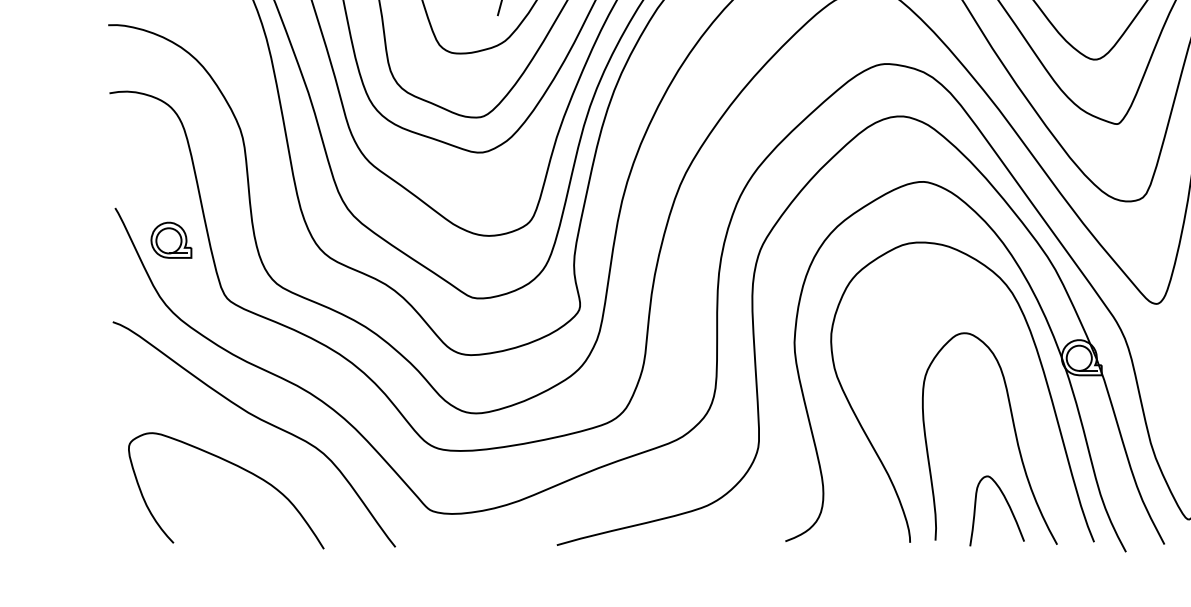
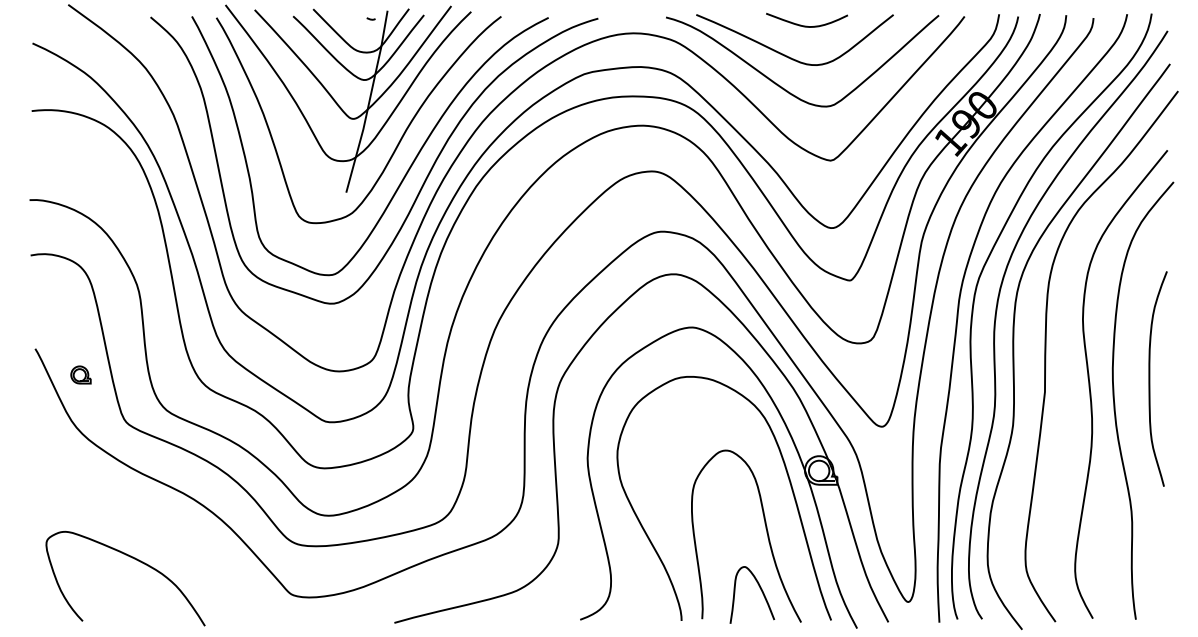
part: (170, 239) -> (80, 374), size x0.6
curve: (261, 421) -> (154, 522), removed

